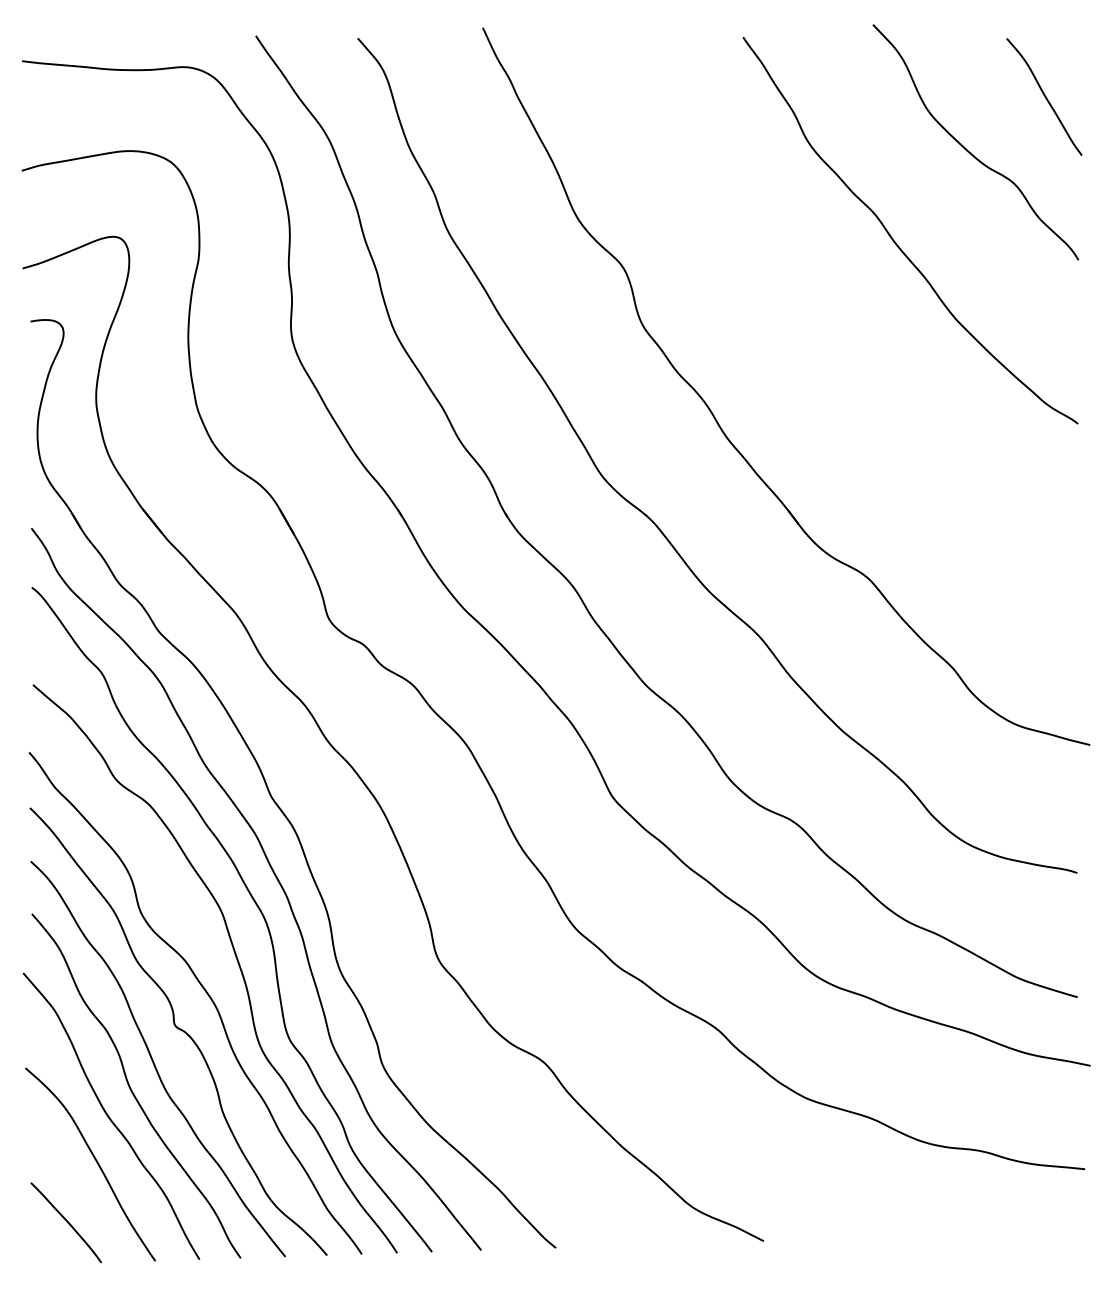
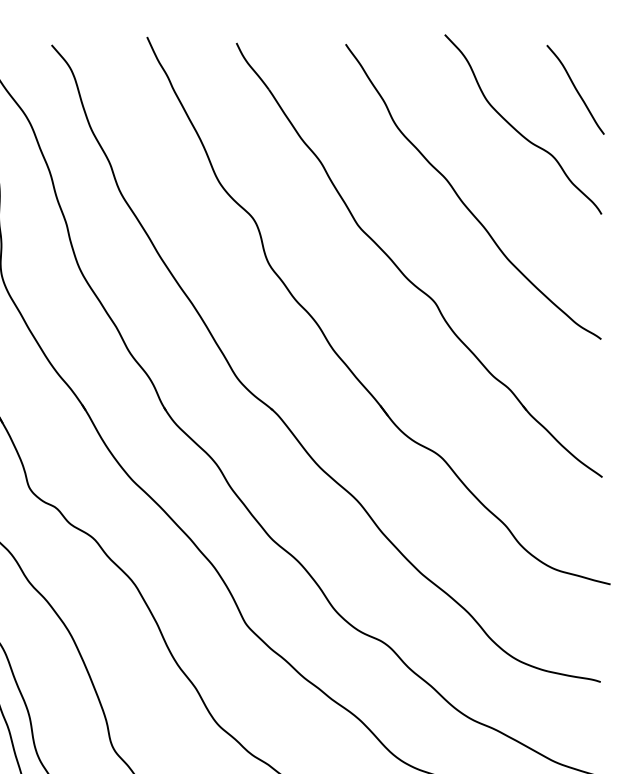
part: (817, 335) -> (402, 271), added

